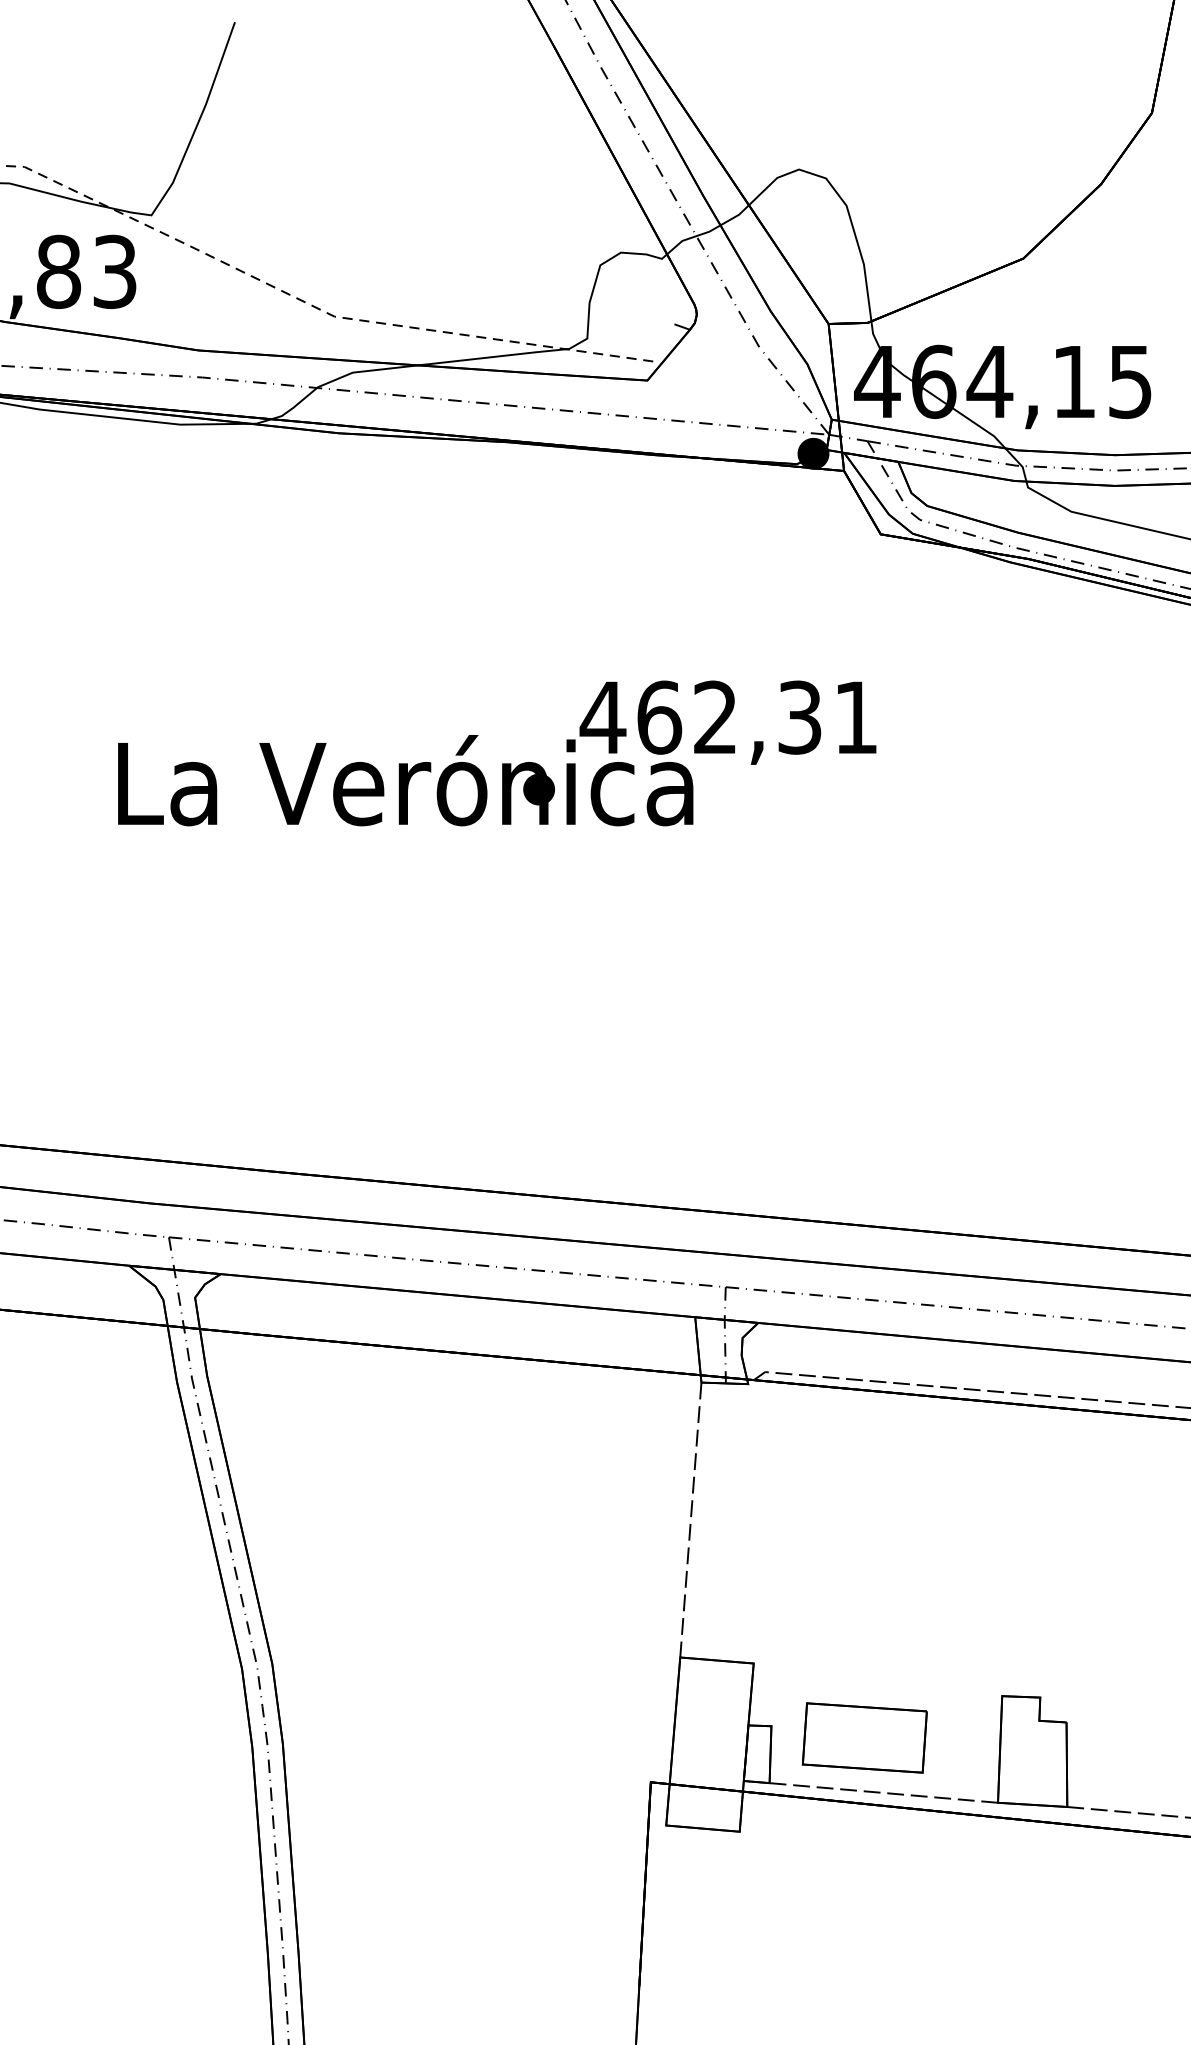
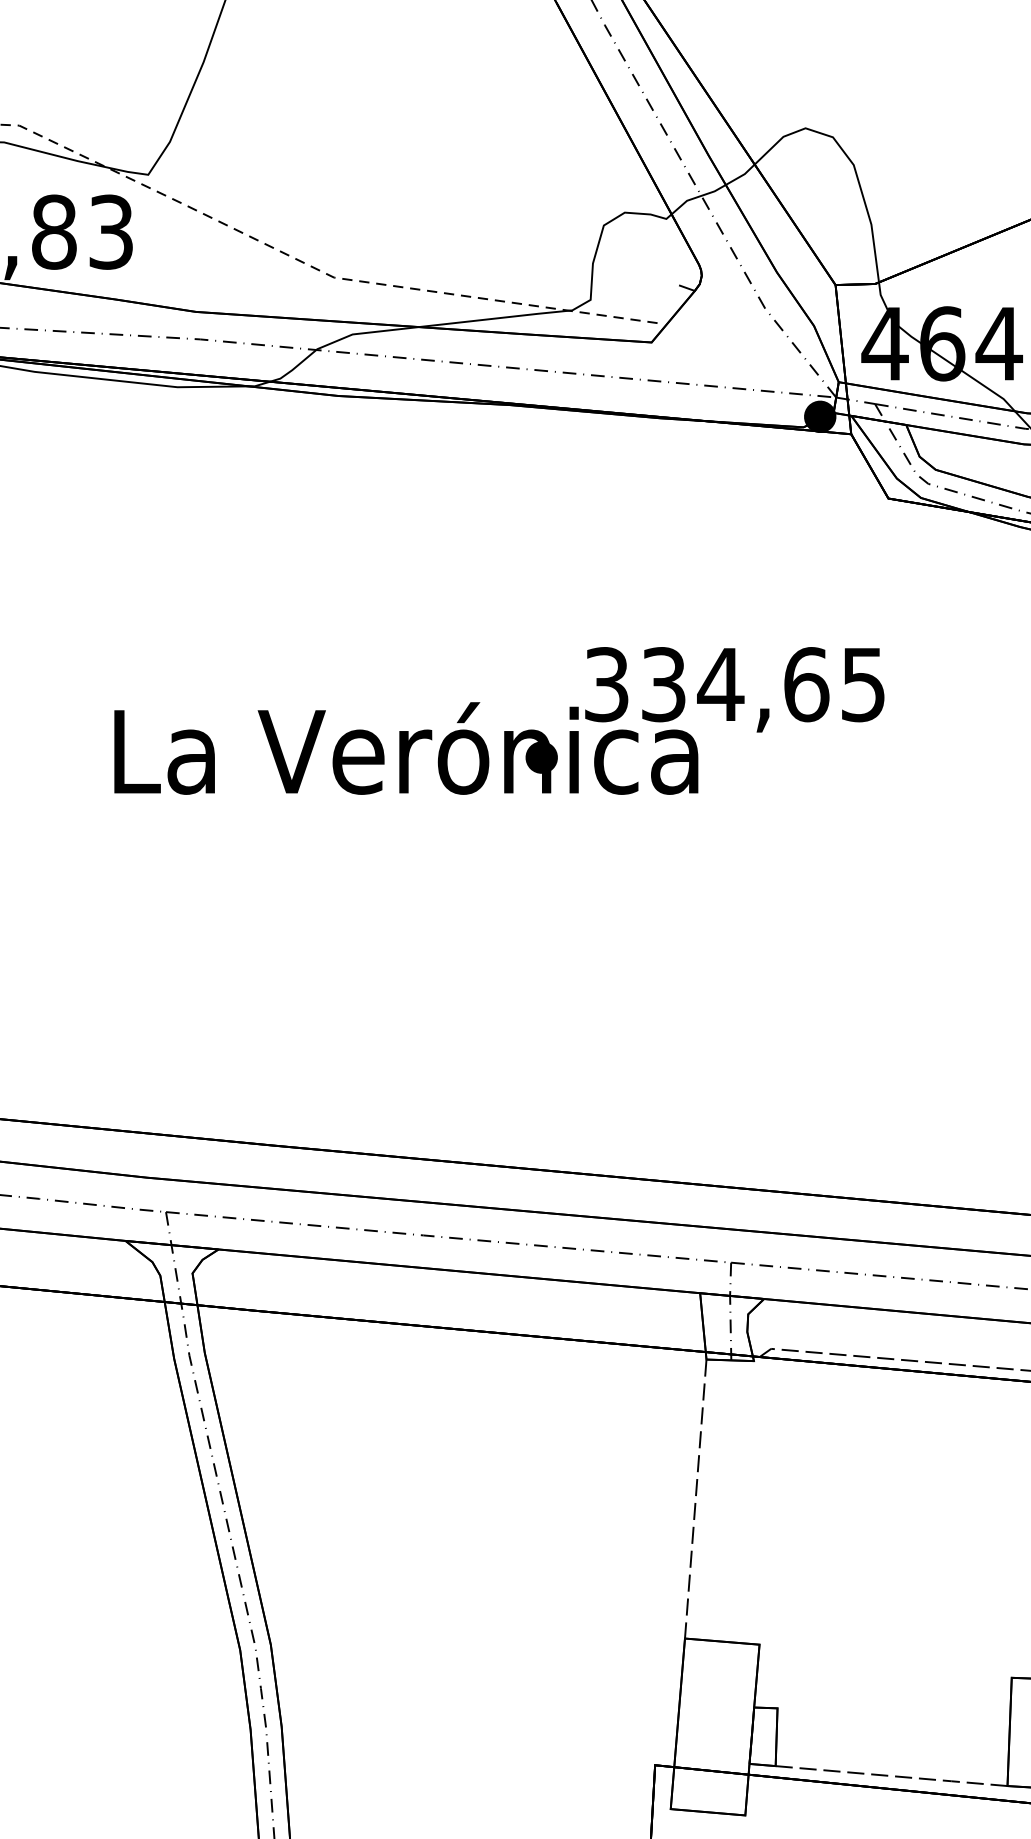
text: (727, 717) -> (732, 684), 462,31 -> 334,65
part: (864, 1737) -> (871, 1719), removed

